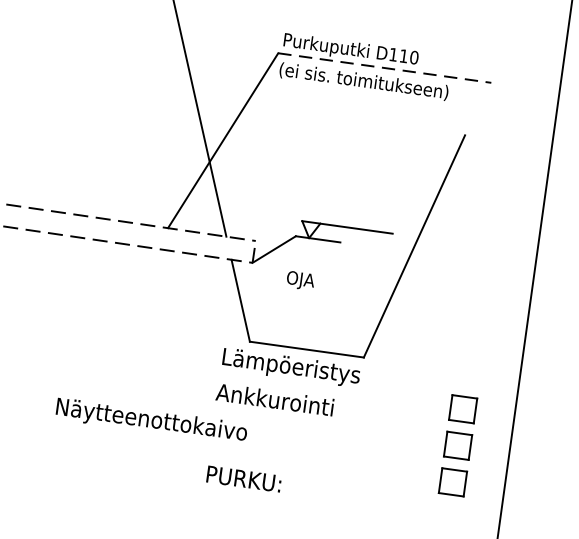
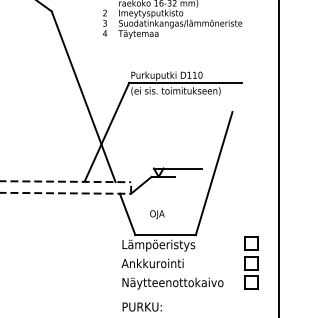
line: (384, 67) -> (185, 82), dashed -> solid
text: (300, 280) -> (157, 214), moved
text: (150, 420) -> (172, 283), moved
part: (458, 444) -> (251, 262), moved

